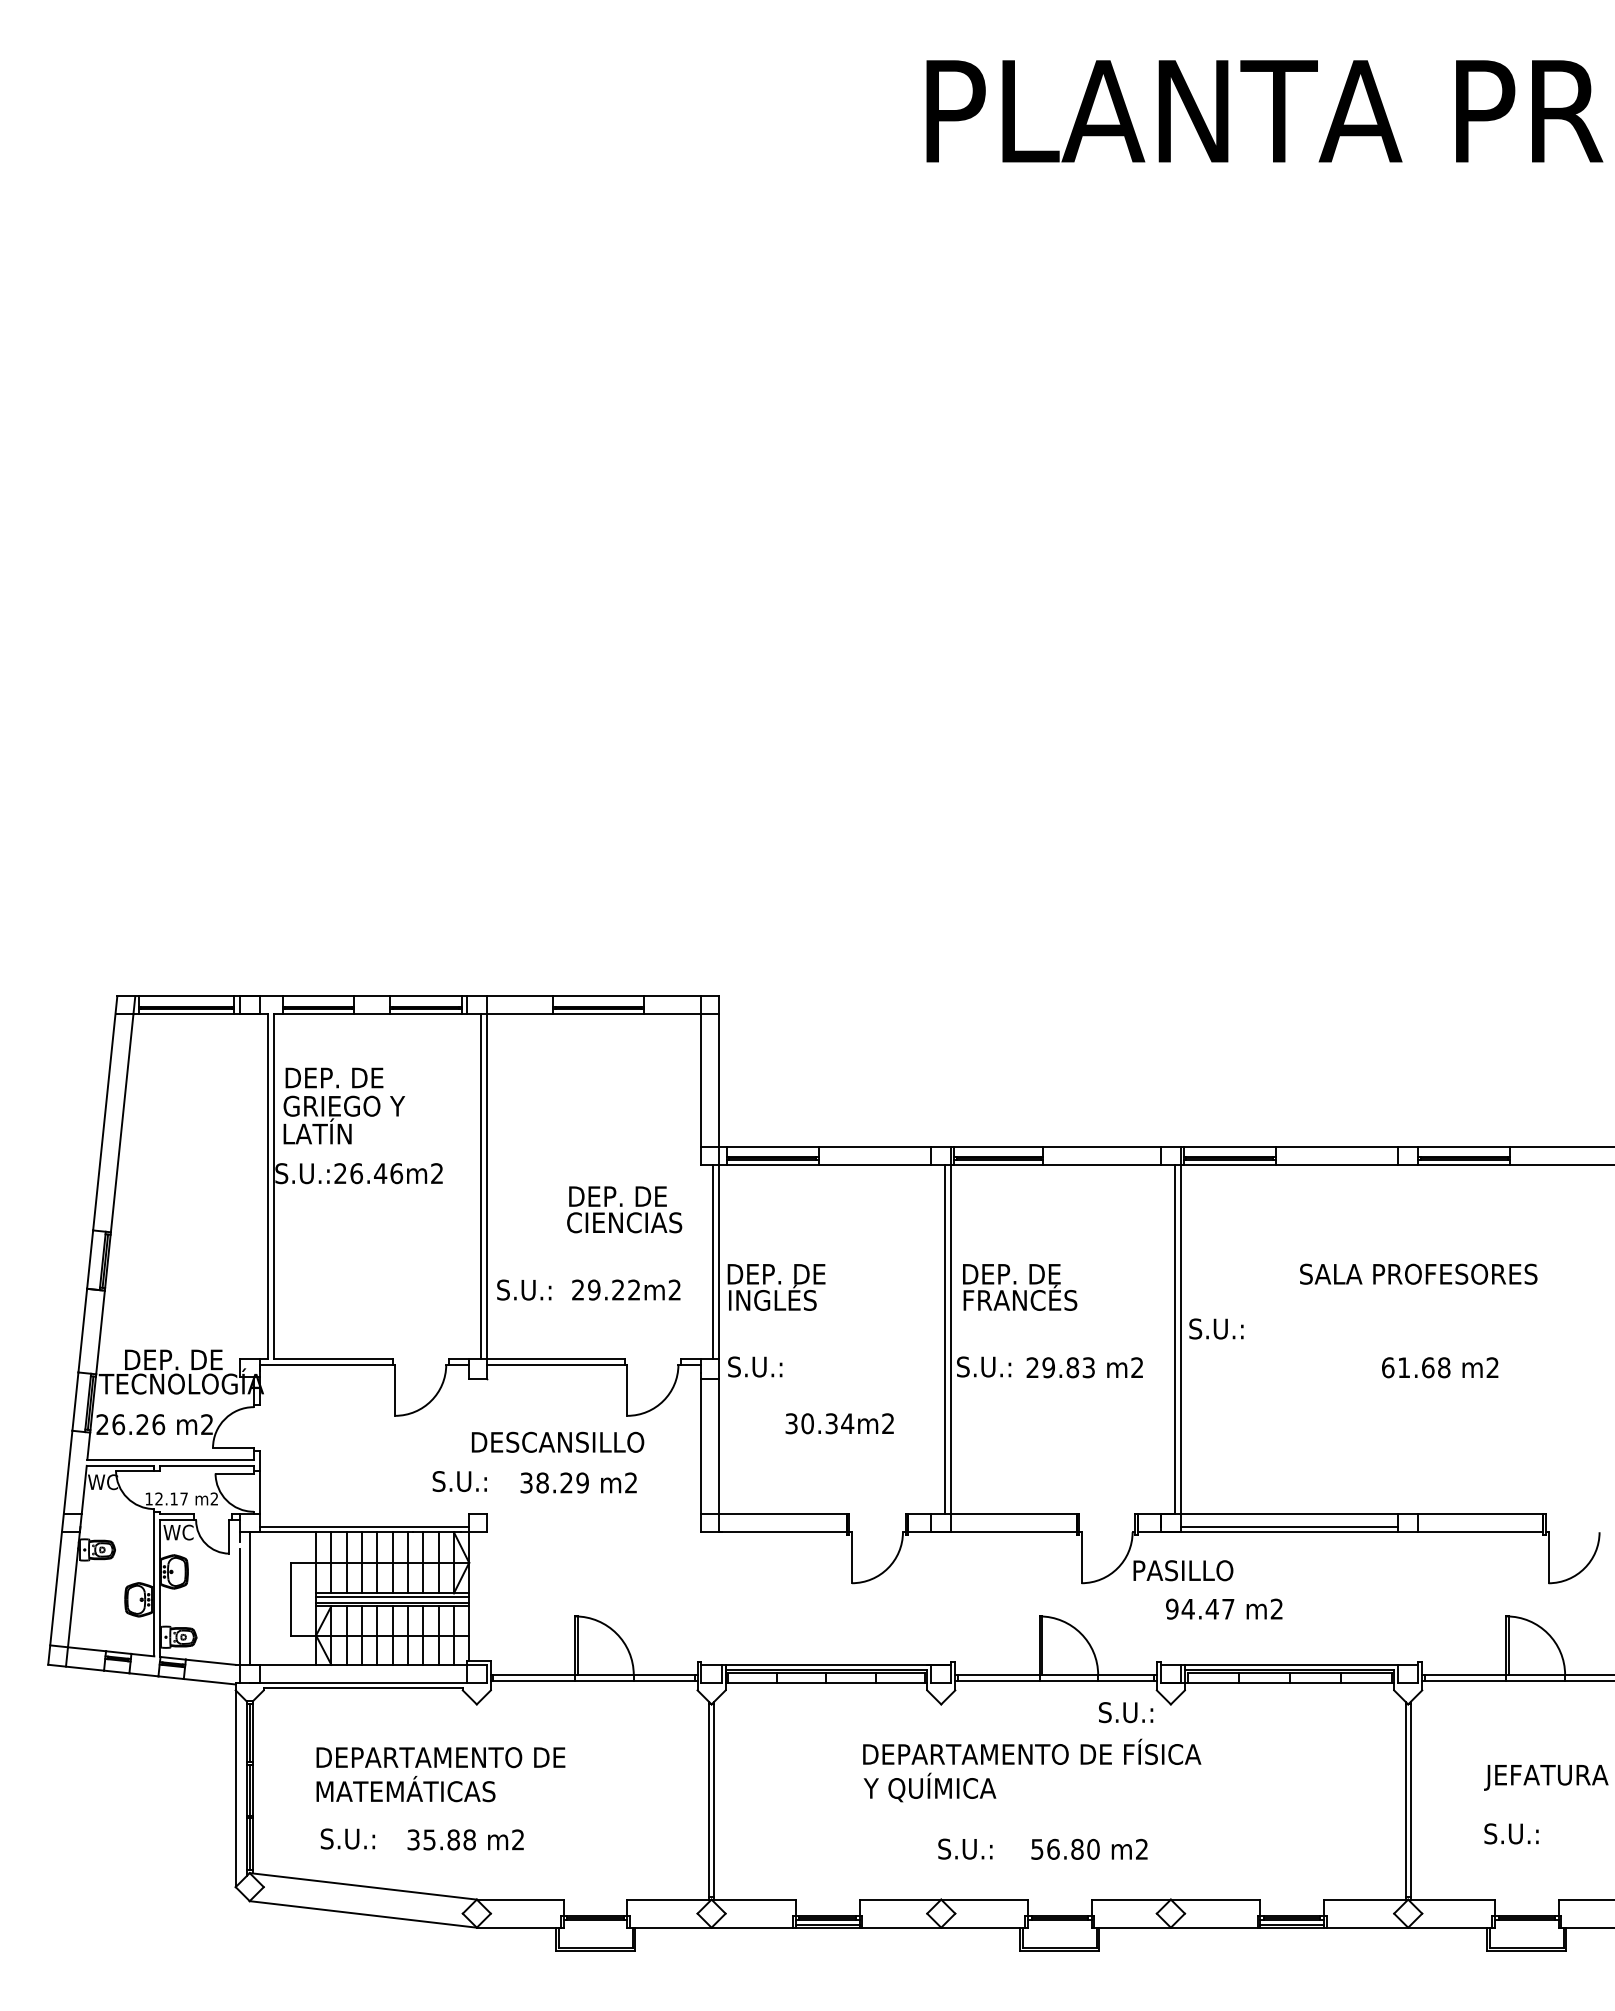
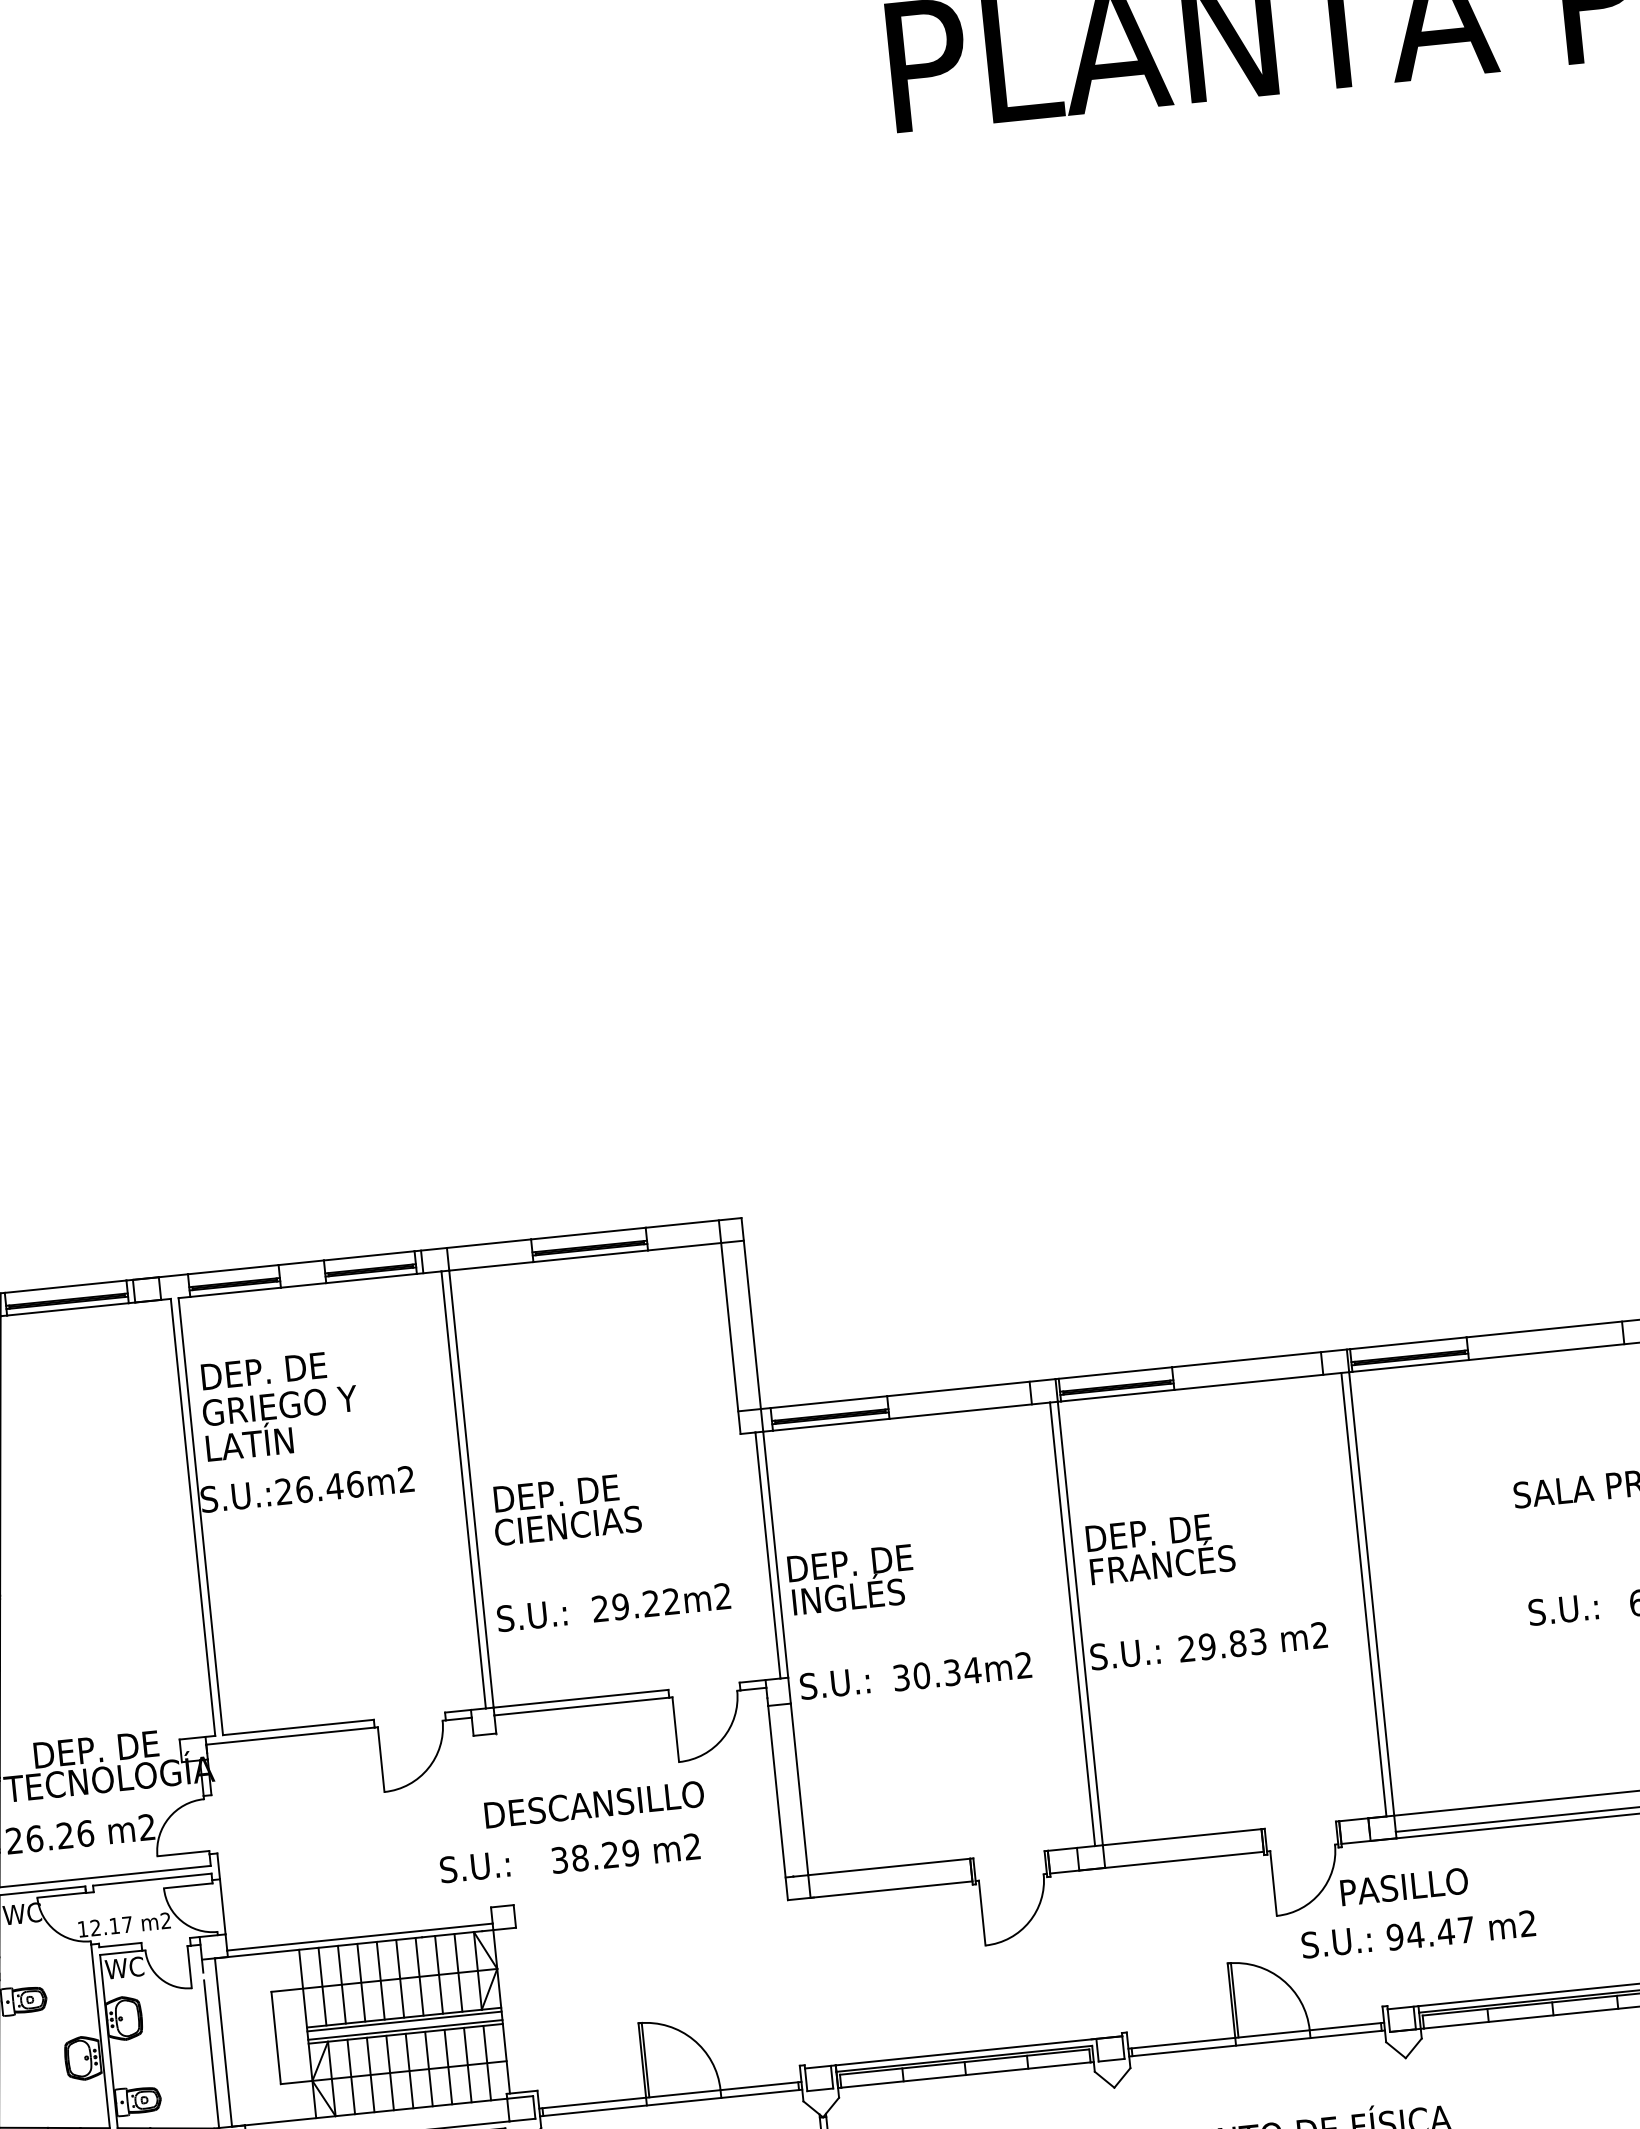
text: (624, 1209) -> (566, 1509), moved
text: (1216, 1328) -> (1563, 1608), moved
text: (839, 1423) -> (962, 1671), moved
text: (1126, 1712) -> (1337, 1942), moved

